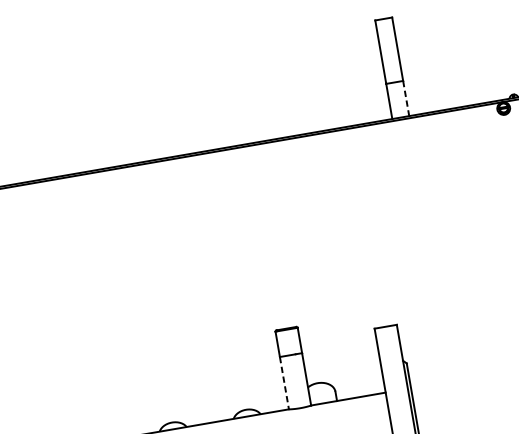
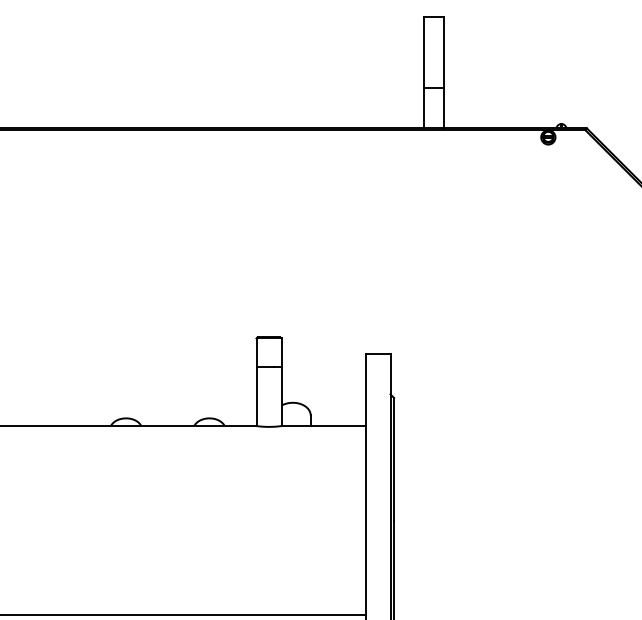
line: (406, 98) -> (443, 108), dashed -> solid
line: (284, 383) -> (256, 396), dashed -> solid

